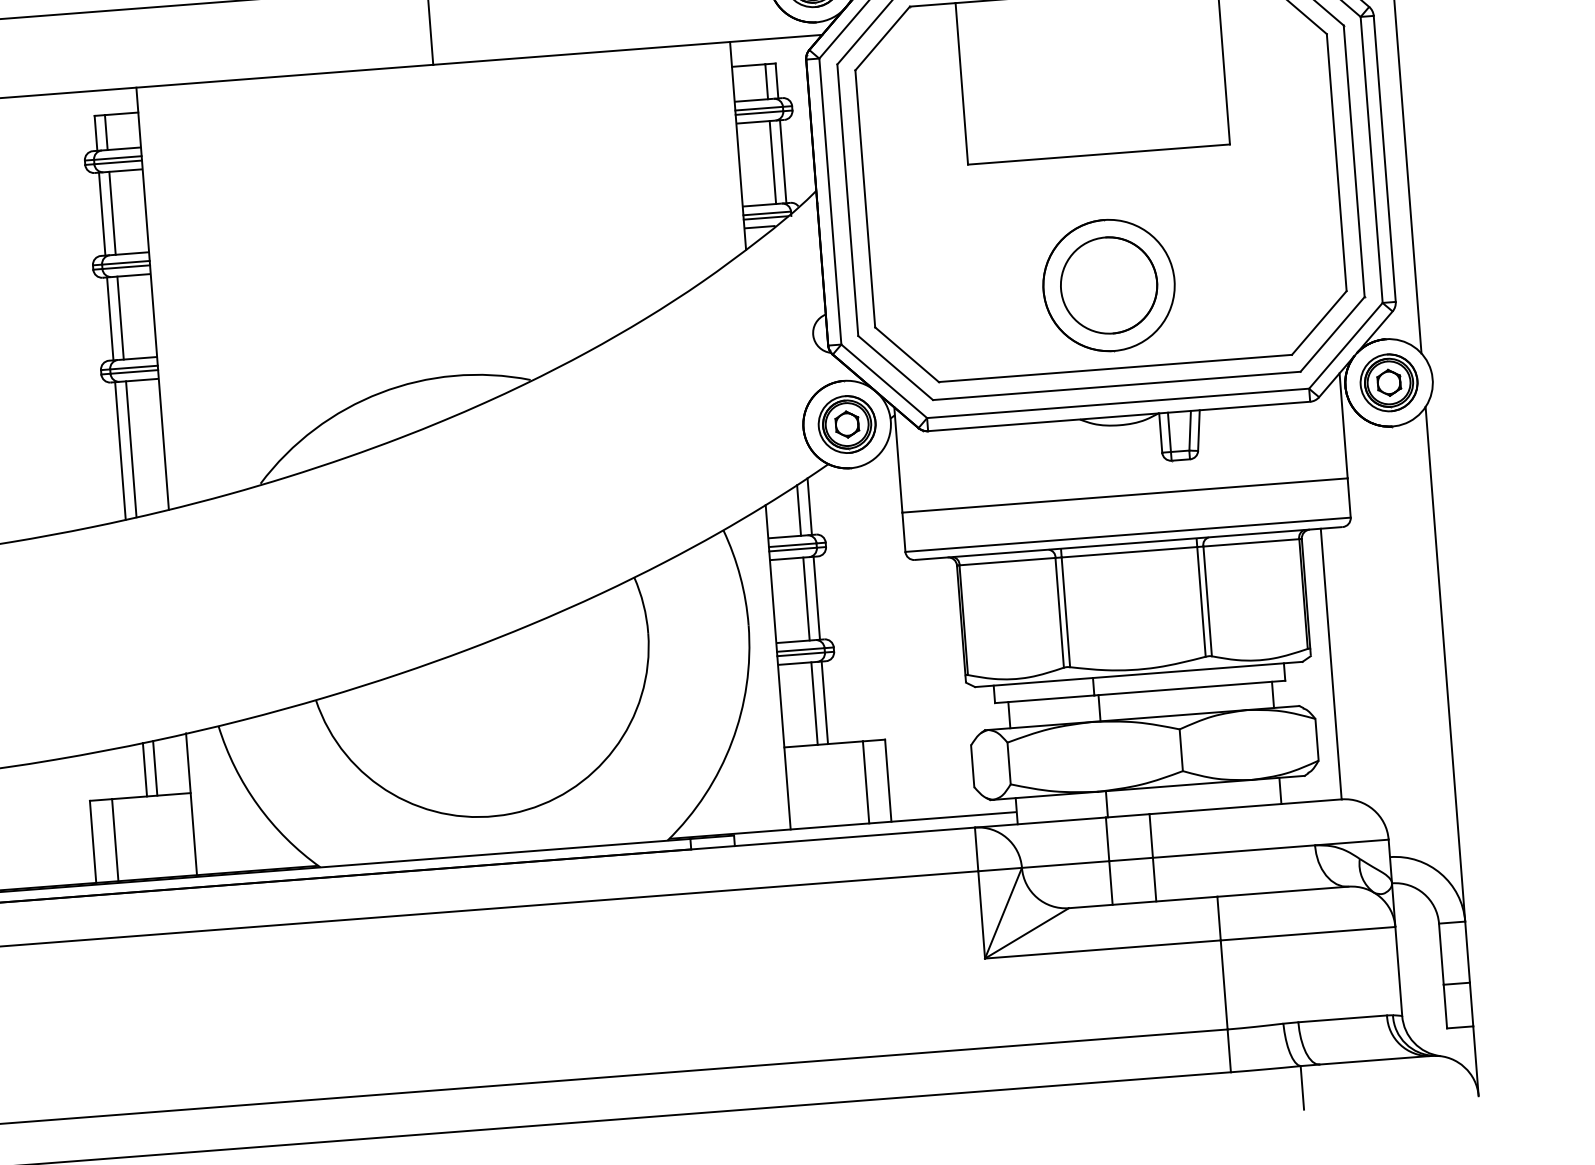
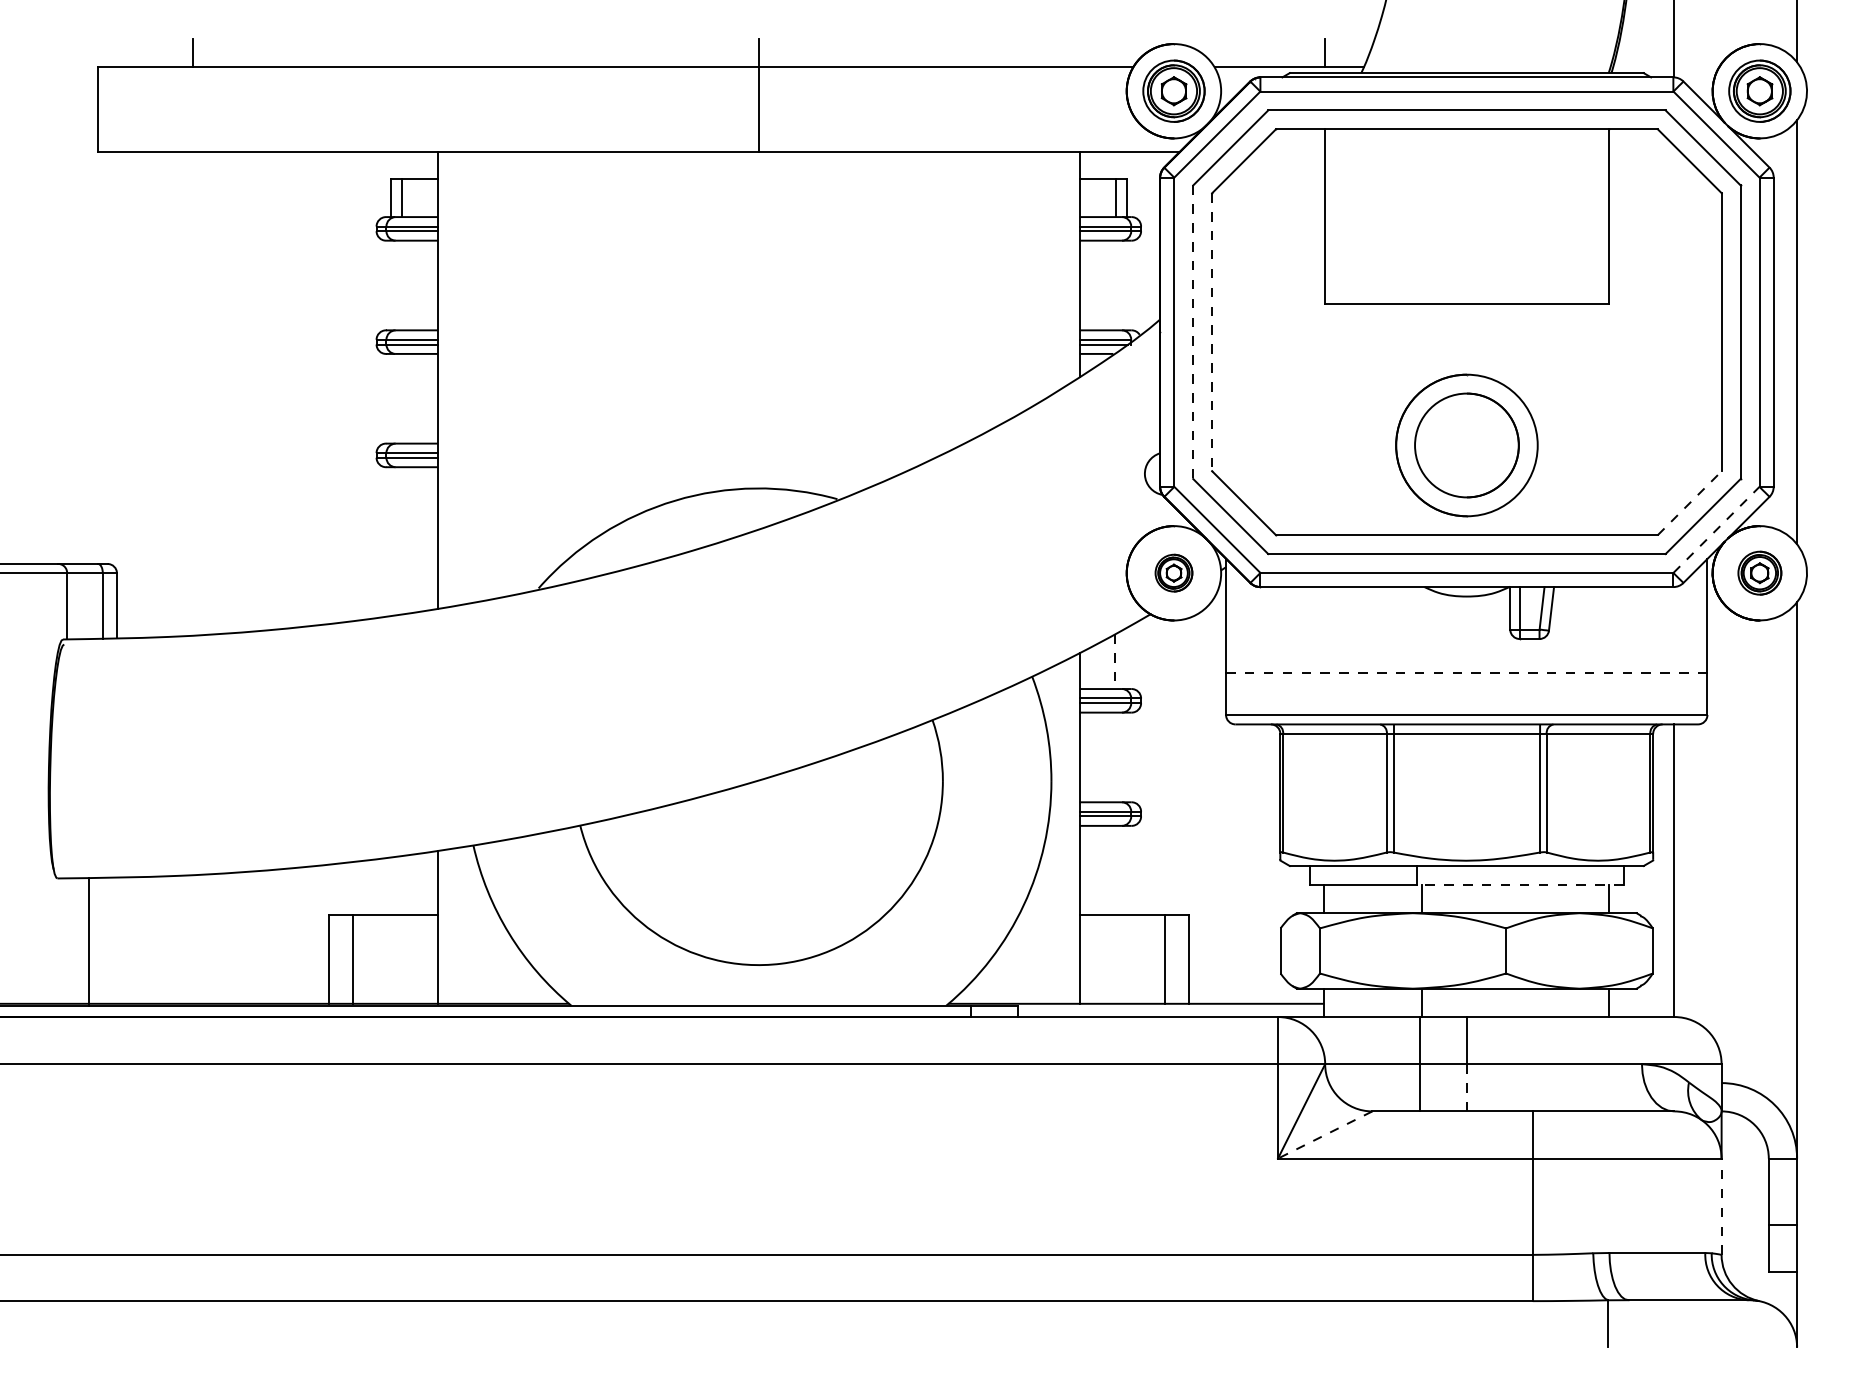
line: (782, 161) -> (1126, 285), removed
line: (772, 162) -> (1115, 285), removed
line: (865, 199) -> (1212, 332), solid -> dashed
line: (848, 200) -> (1193, 332), solid -> dashed
line: (112, 213) -> (401, 285), removed
line: (102, 214) -> (390, 285), removed
line: (120, 317) -> (401, 398), removed
line: (110, 318) -> (390, 398), removed
line: (1319, 322) -> (1690, 502), solid -> dashed
line: (1345, 345) -> (1716, 529), solid -> dashed
part: (1388, 382) -> (1759, 572), size x0.7
part: (846, 423) -> (1173, 572), size x0.6
line: (131, 449) -> (402, 540), removed
line: (120, 450) -> (390, 541), removed
line: (1124, 495) -> (1466, 672), solid -> dashed
line: (809, 506) -> (1126, 658), removed
line: (799, 511) -> (1115, 662), solid -> dashed
line: (816, 598) -> (1126, 757), removed
line: (806, 599) -> (1115, 757), removed
line: (1188, 687) -> (1519, 884), solid -> dashed
line: (824, 702) -> (1126, 870), removed
line: (814, 703) -> (1115, 870), removed
line: (154, 768) -> (401, 885), removed
line: (144, 770) -> (390, 886), removed
line: (1154, 879) -> (1466, 1087), solid -> dashed
line: (1027, 933) -> (1325, 1135), solid -> dashed
line: (1398, 971) -> (1721, 1206), solid -> dashed

